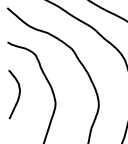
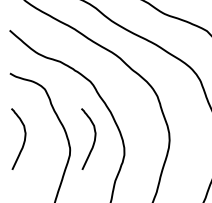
curve: (74, 96) -> (93, 141), added

